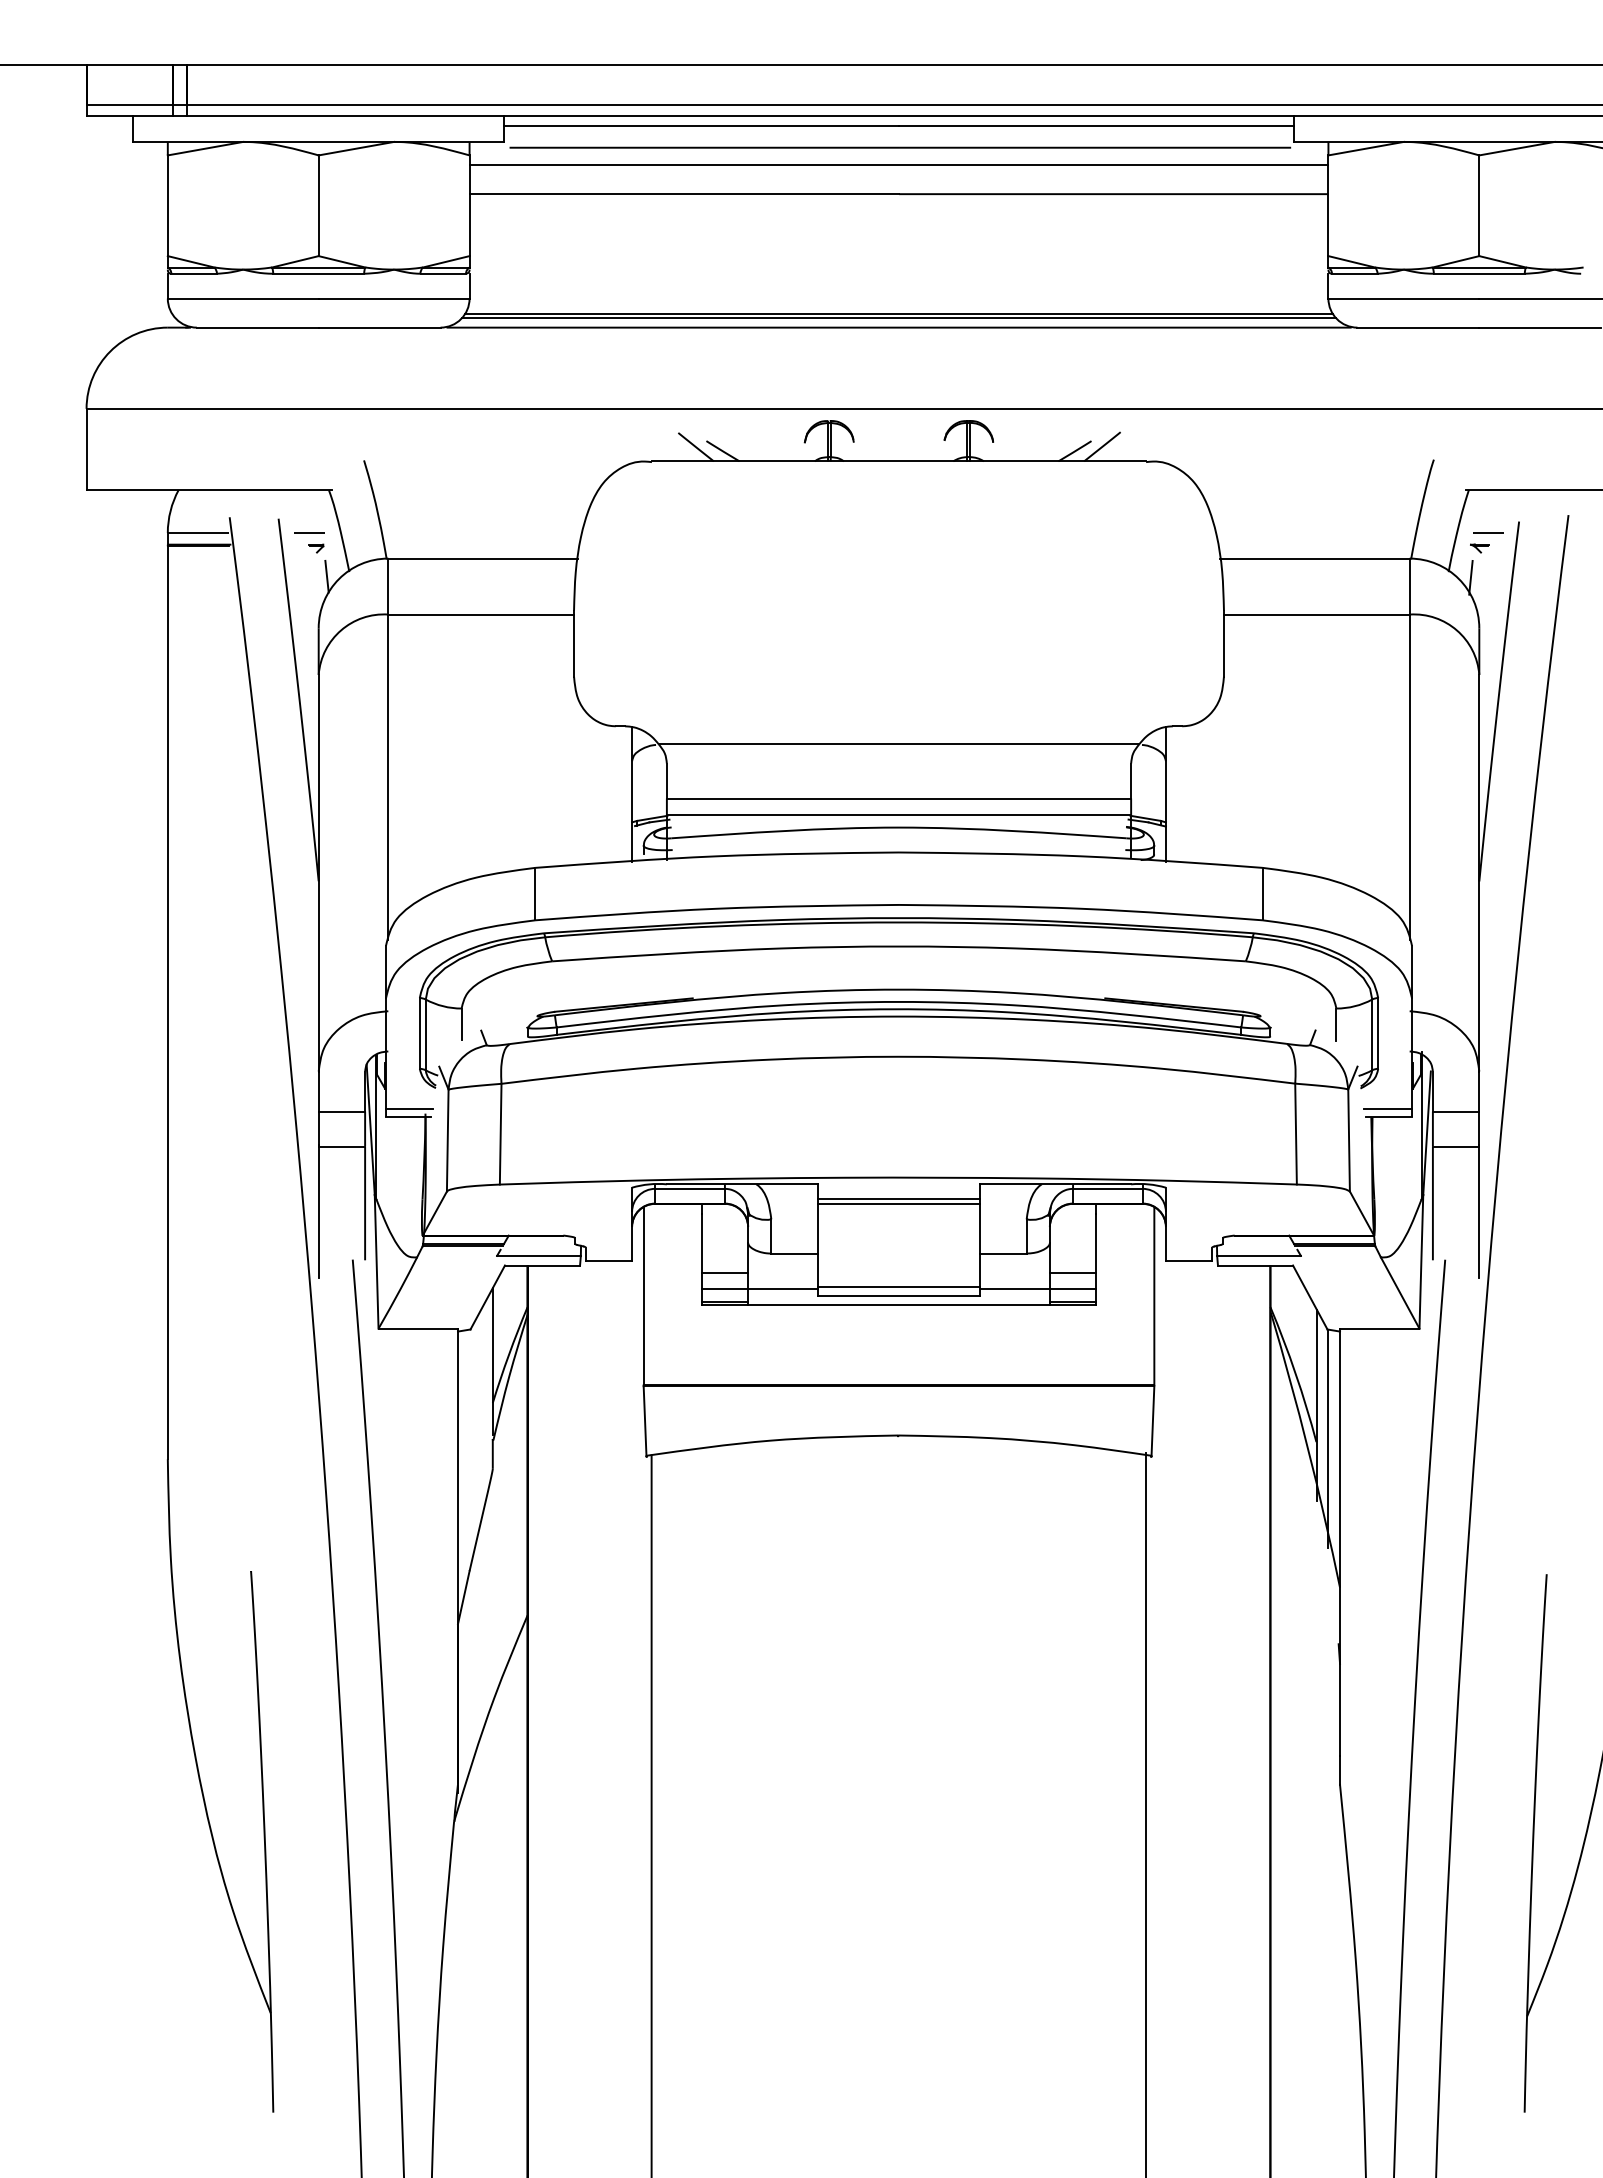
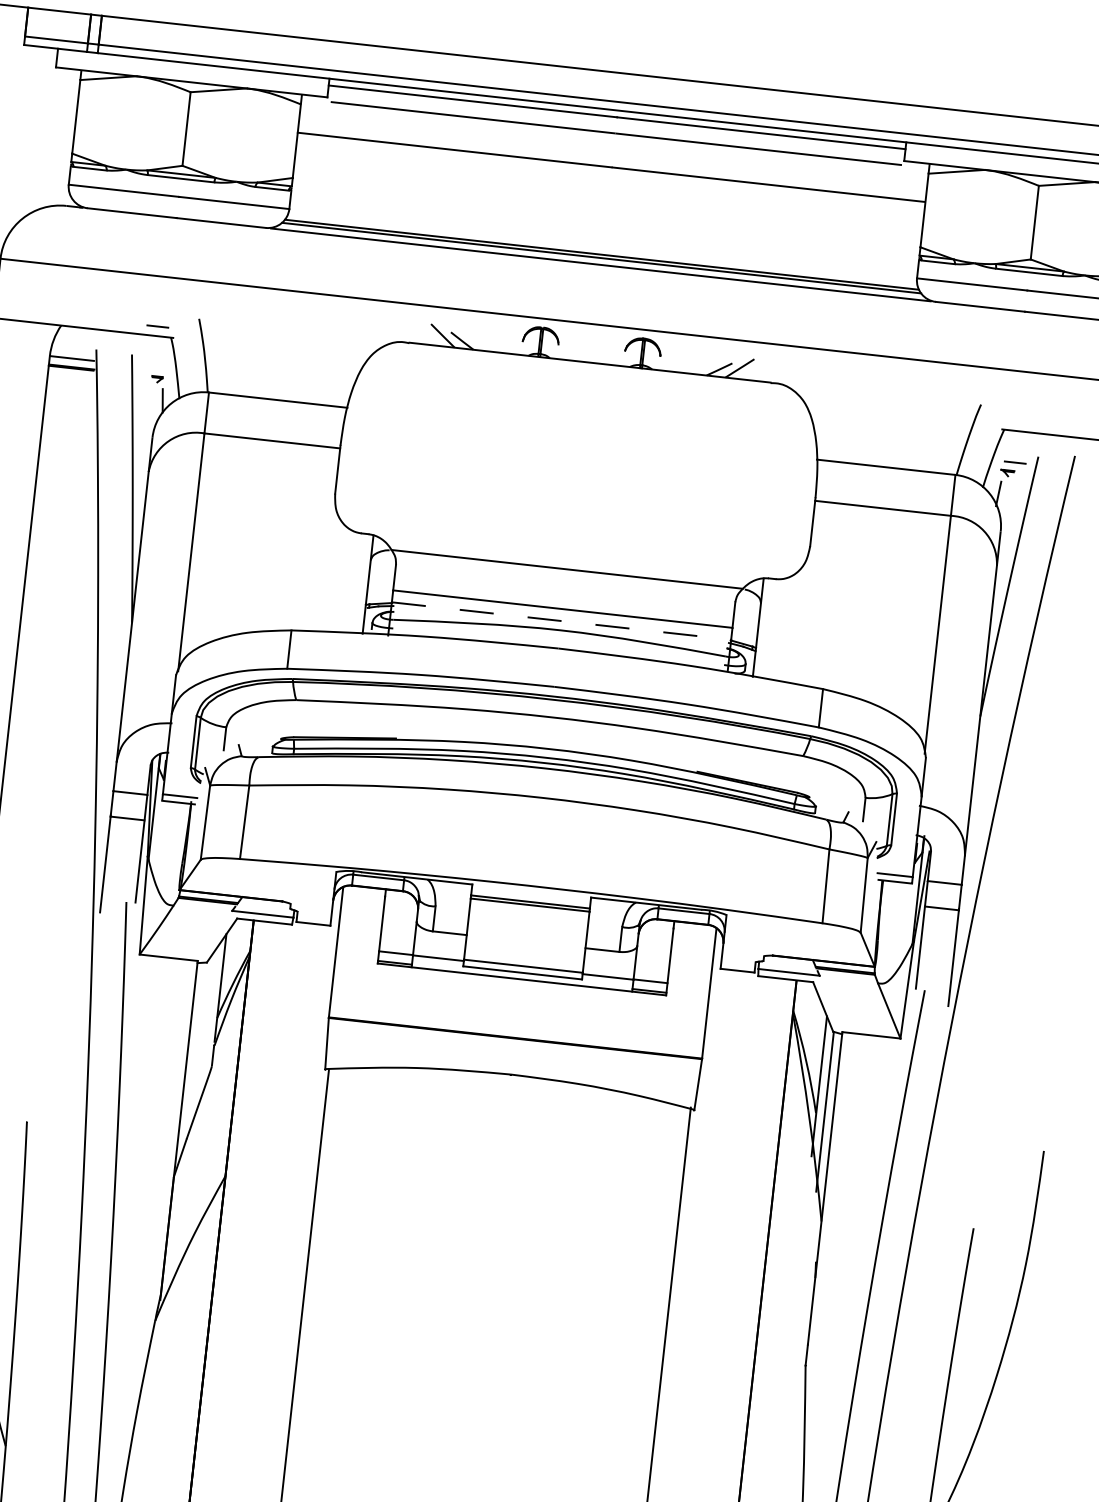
line: (898, 165) -> (613, 146), removed
line: (309, 532) -> (158, 326), moved
line: (899, 814) -> (561, 620), solid -> dashed
line: (724, 1272) -> (397, 941), removed
line: (1072, 1272) -> (651, 969), removed

